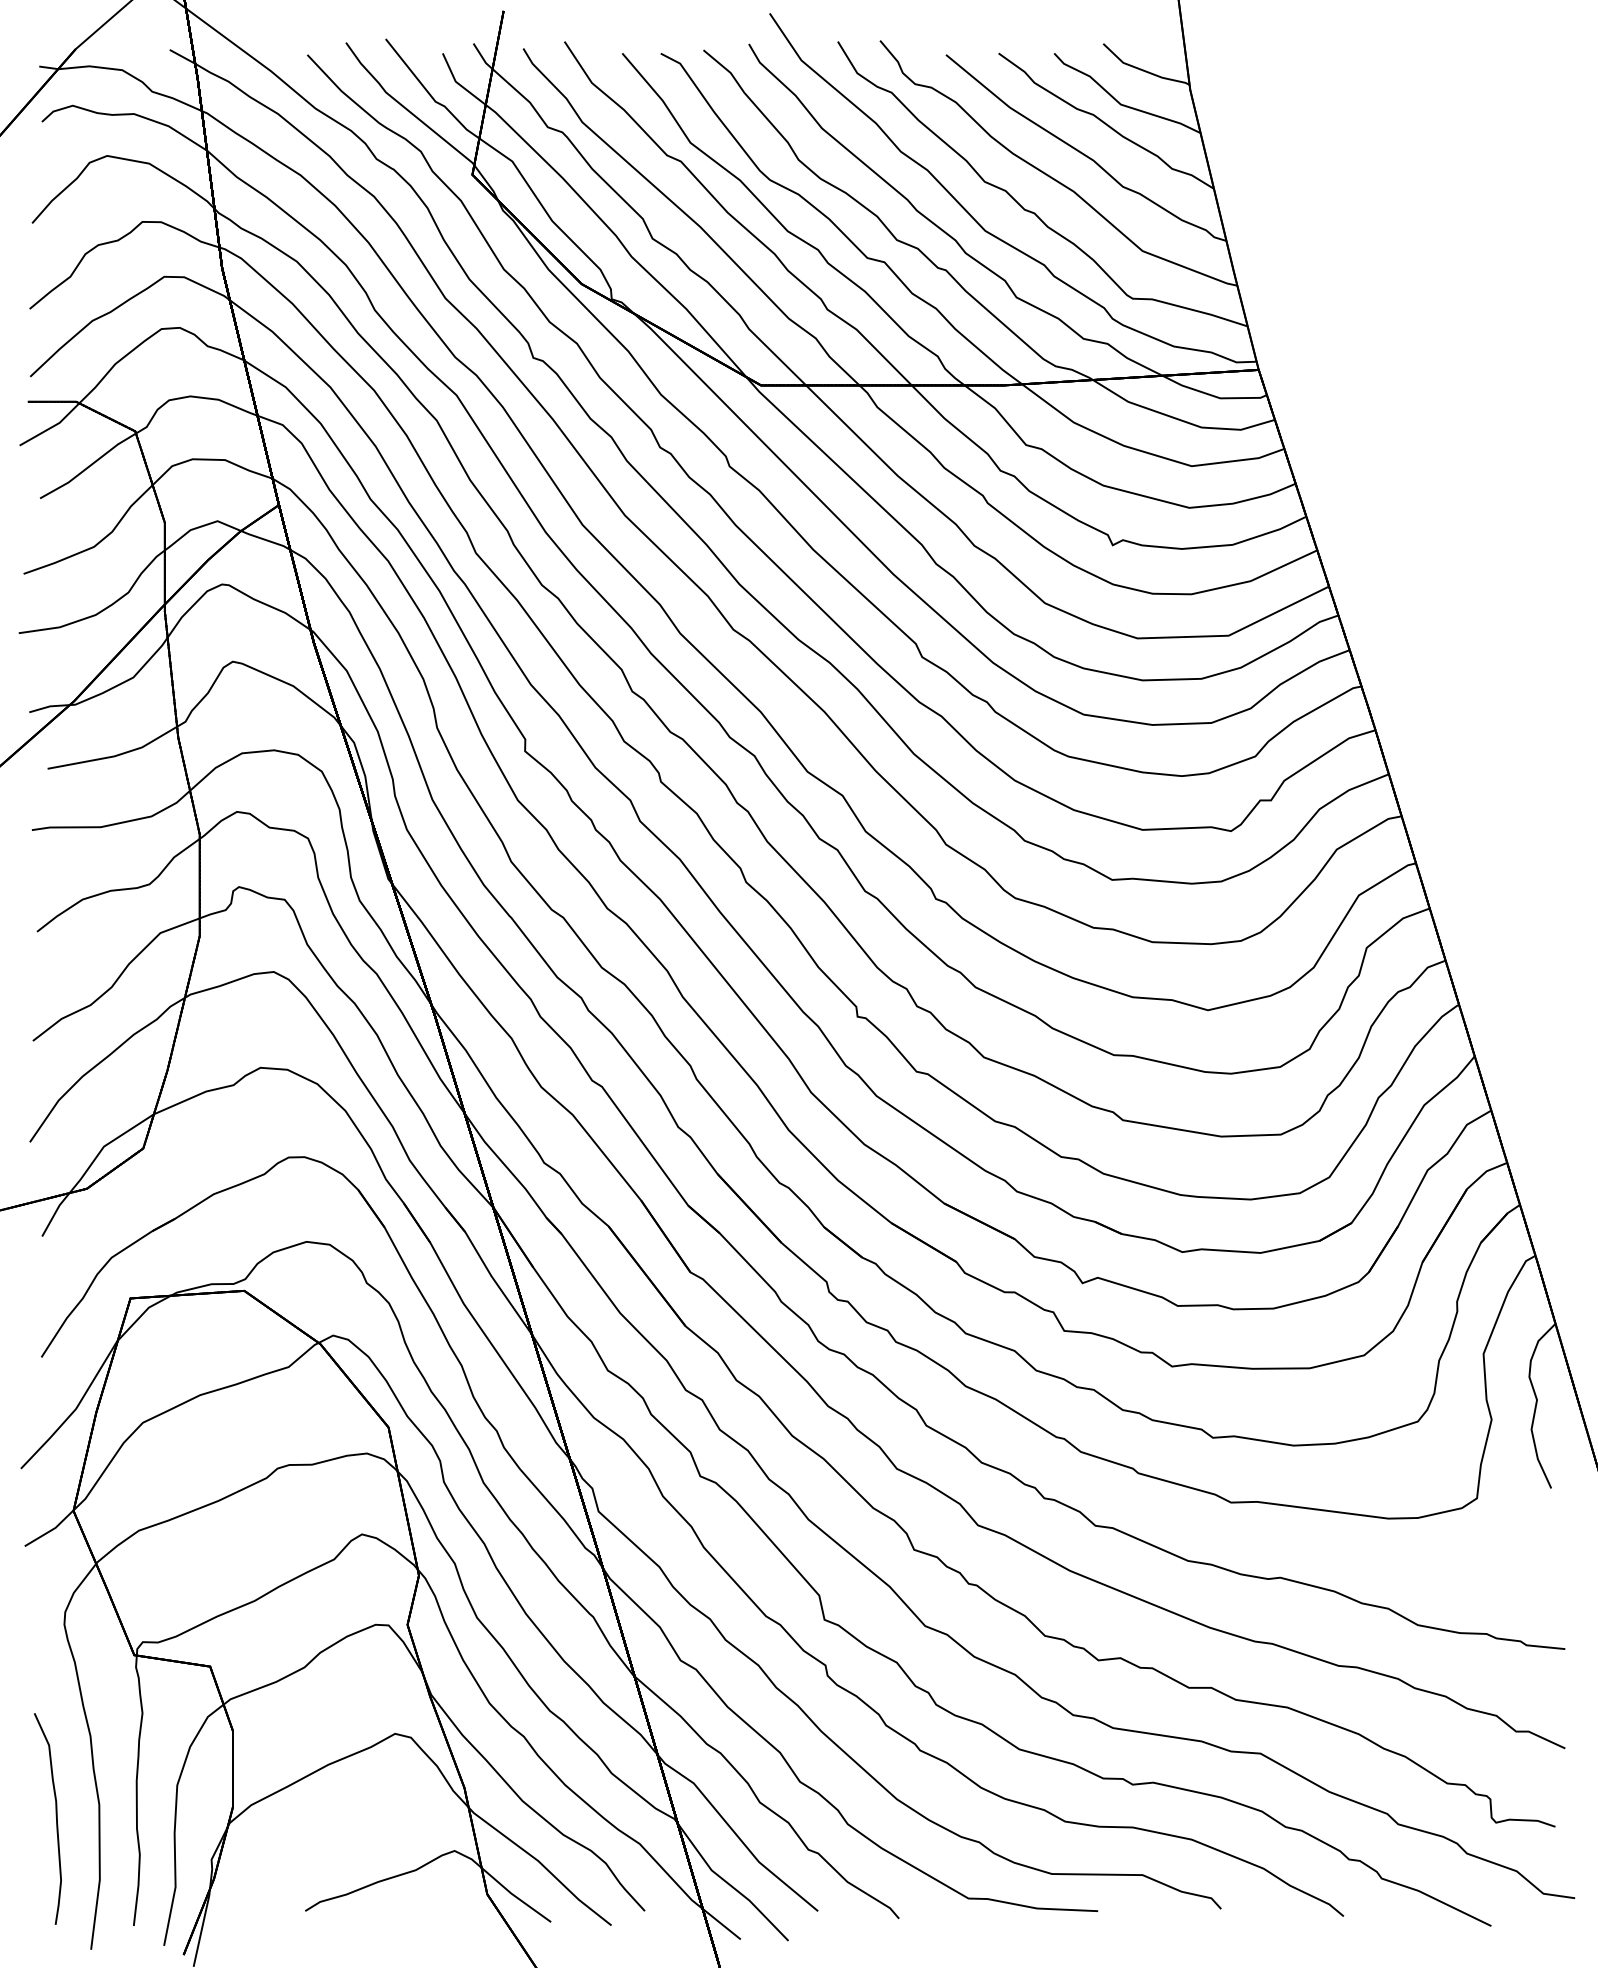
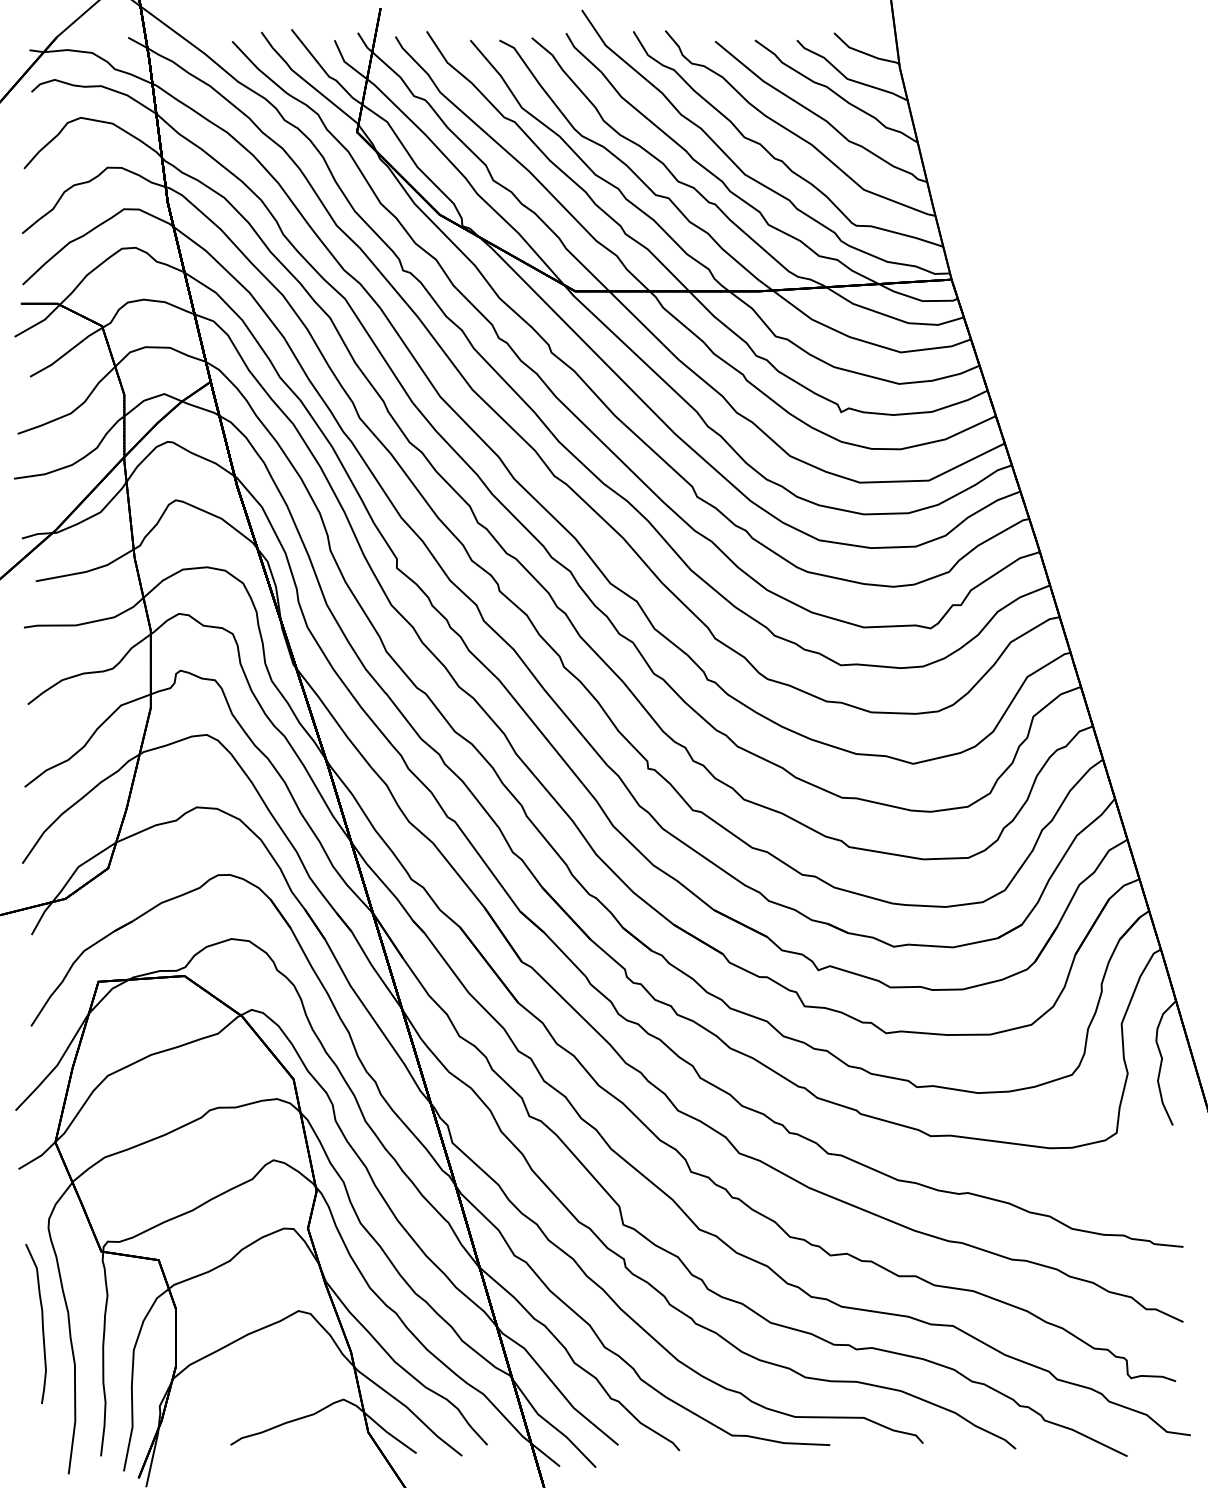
curve: (55, 1816) -> (41, 1322), moved

